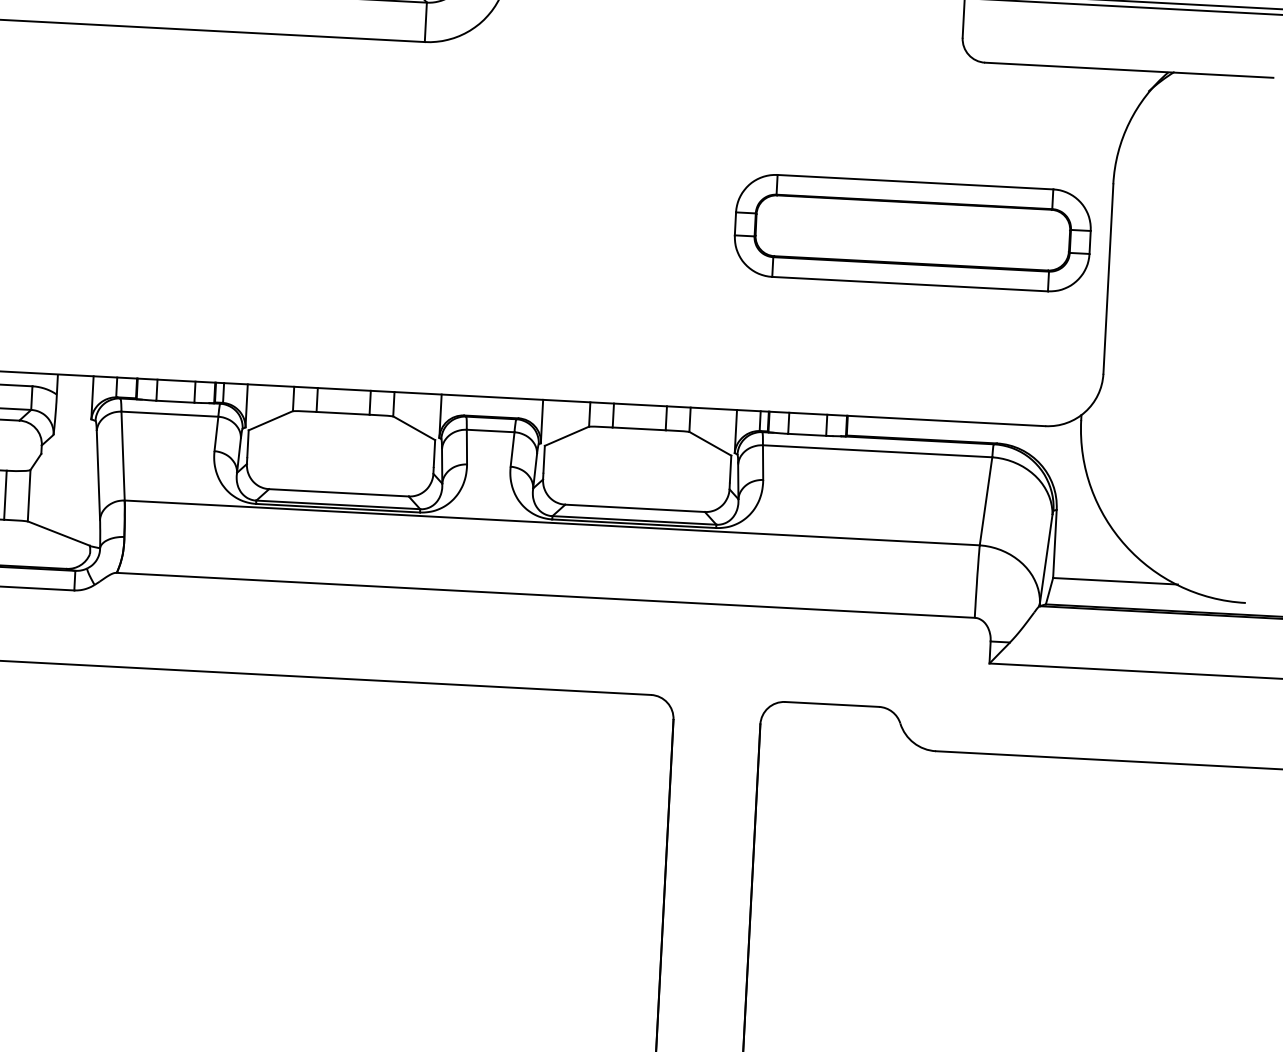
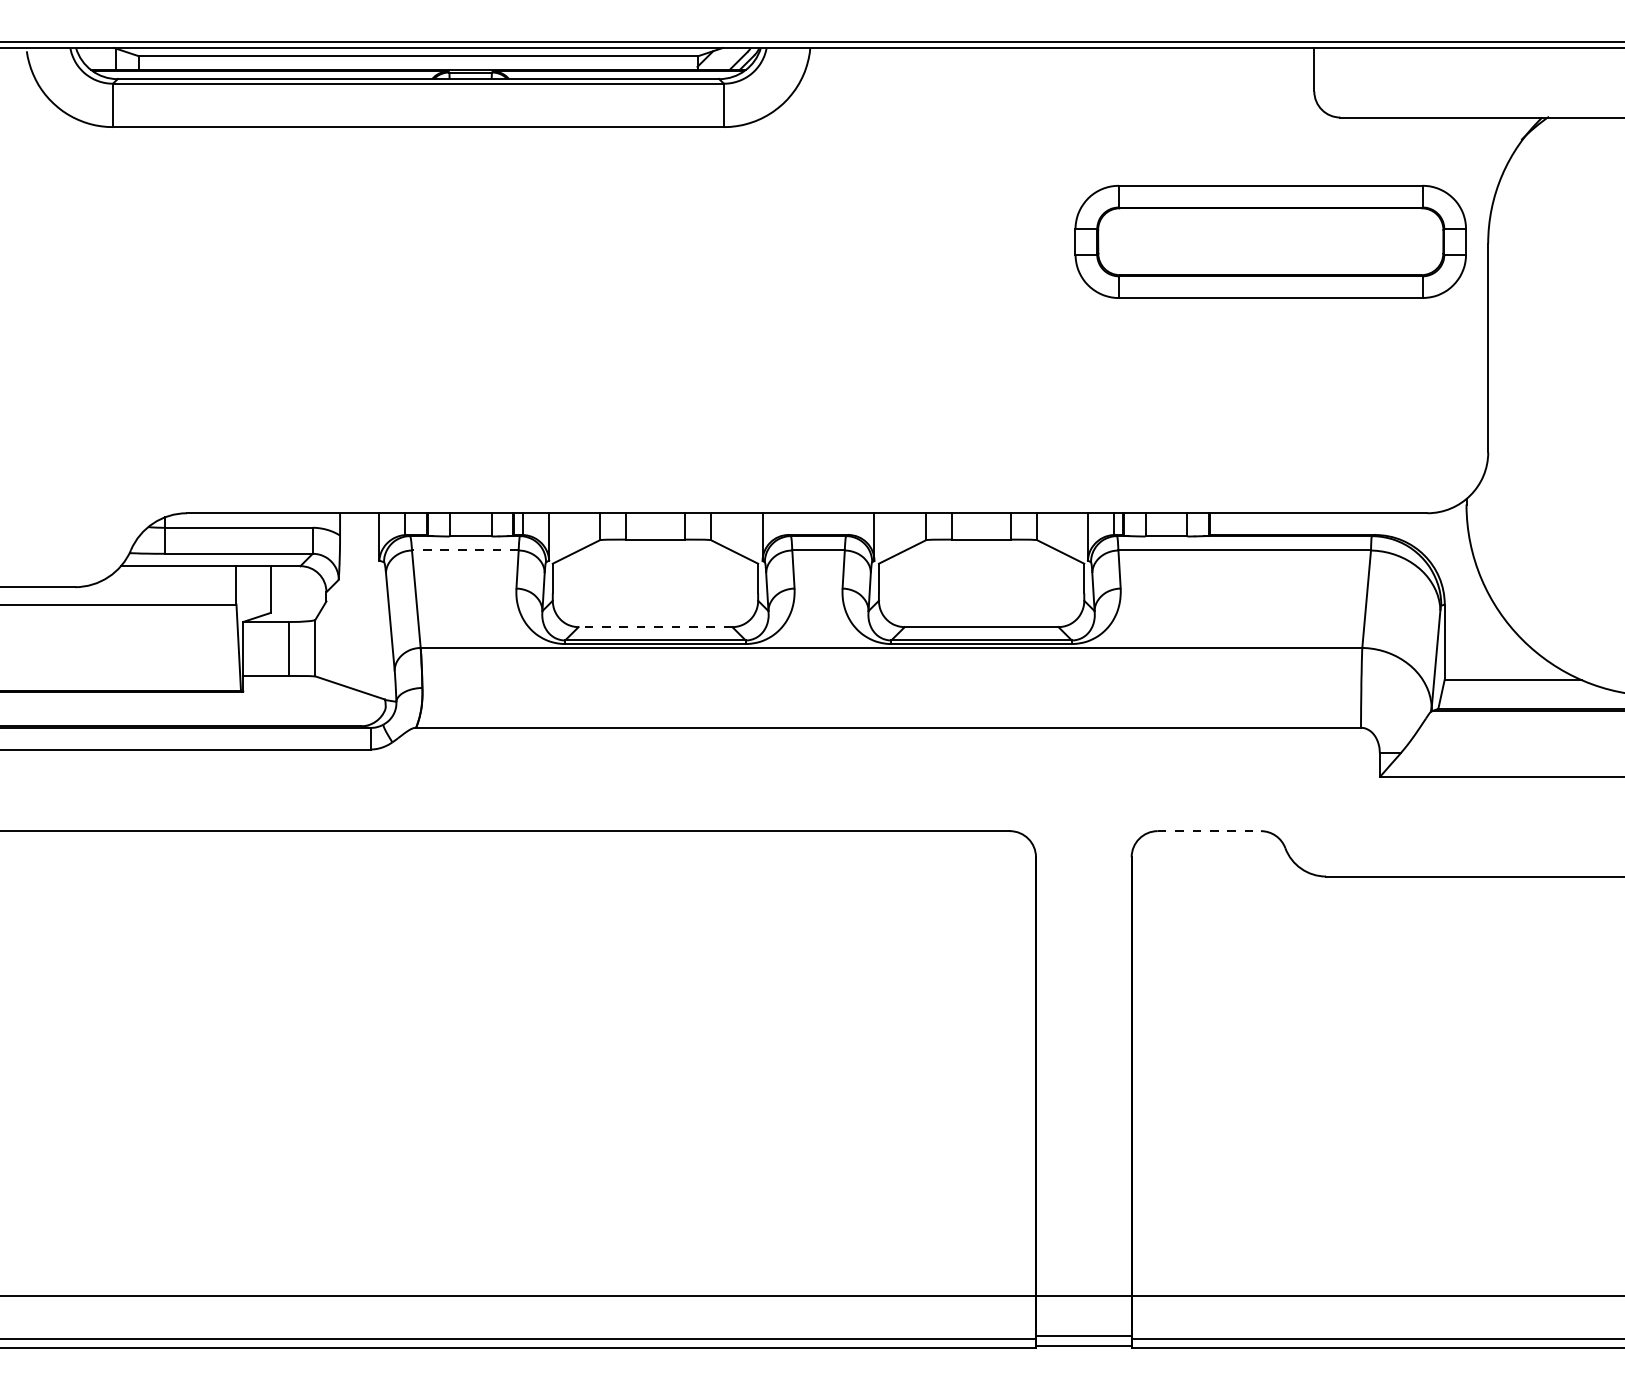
part: (912, 232) -> (1270, 241), moved
line: (169, 414) -> (464, 550), solid -> dashed
line: (338, 493) -> (655, 627), solid -> dashed
line: (832, 704) -> (1209, 831), solid -> dashed

